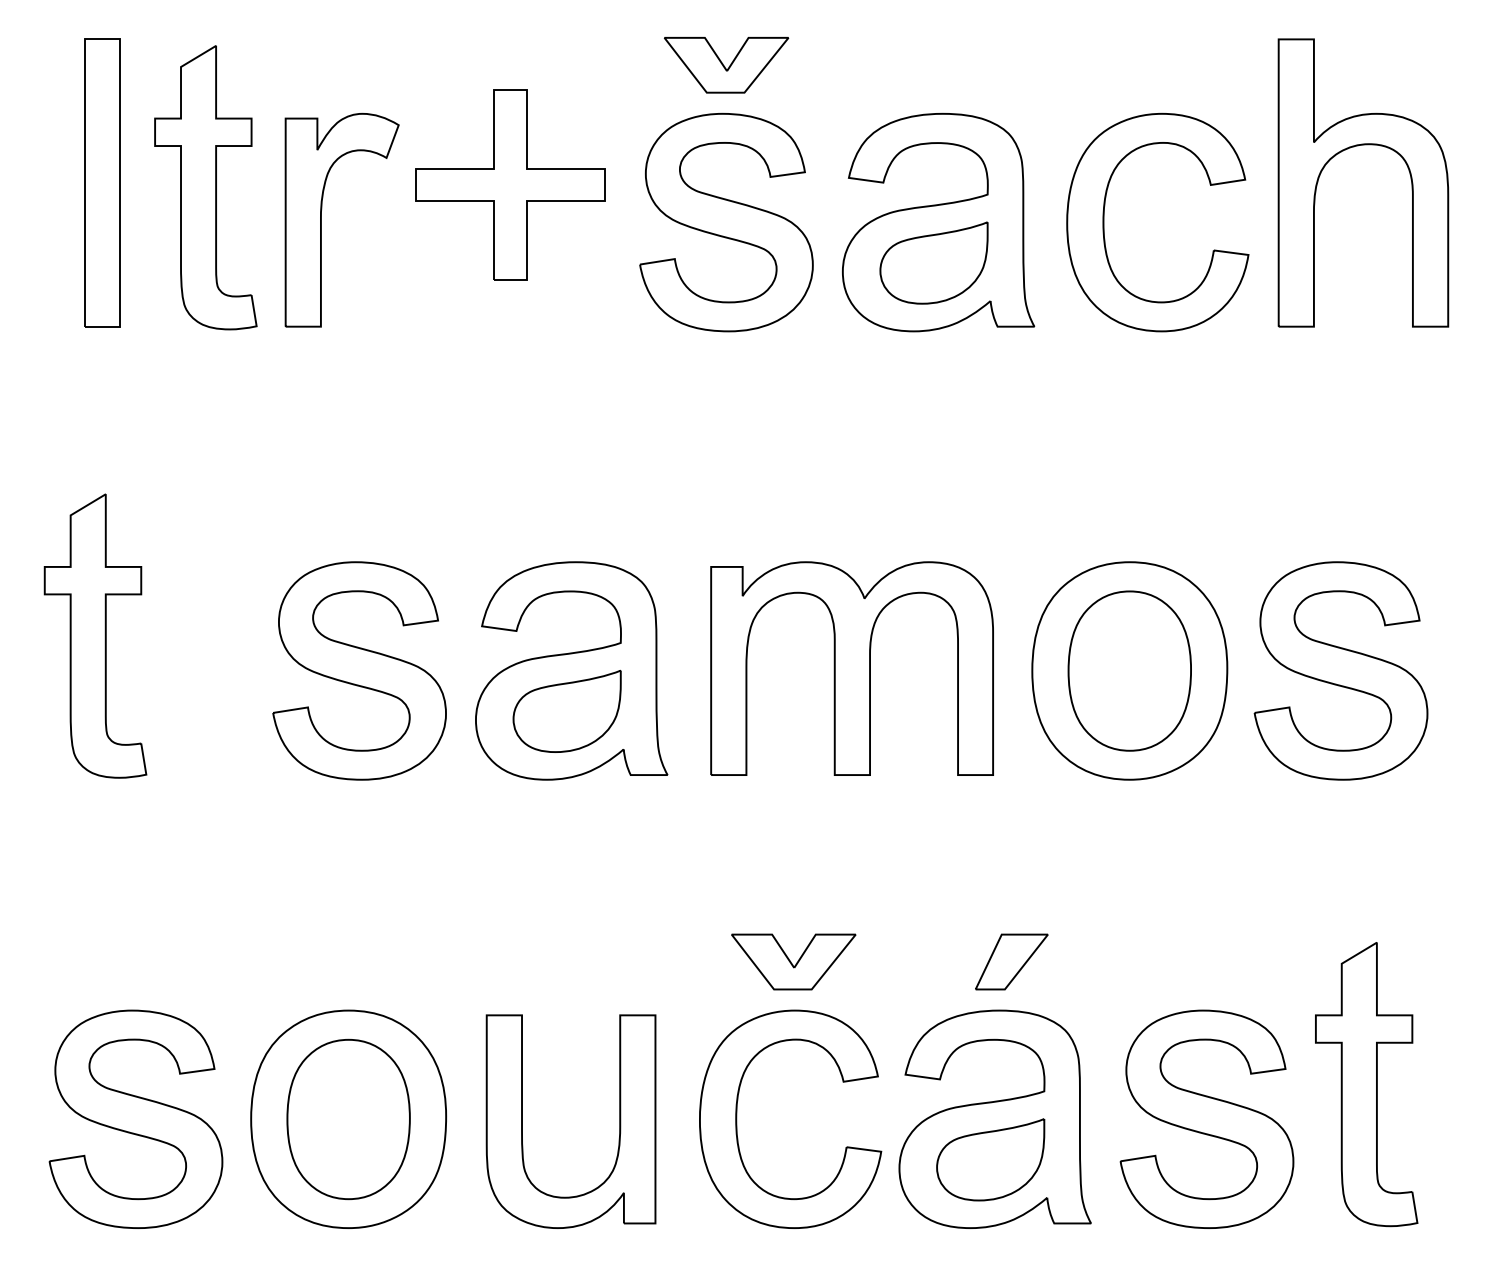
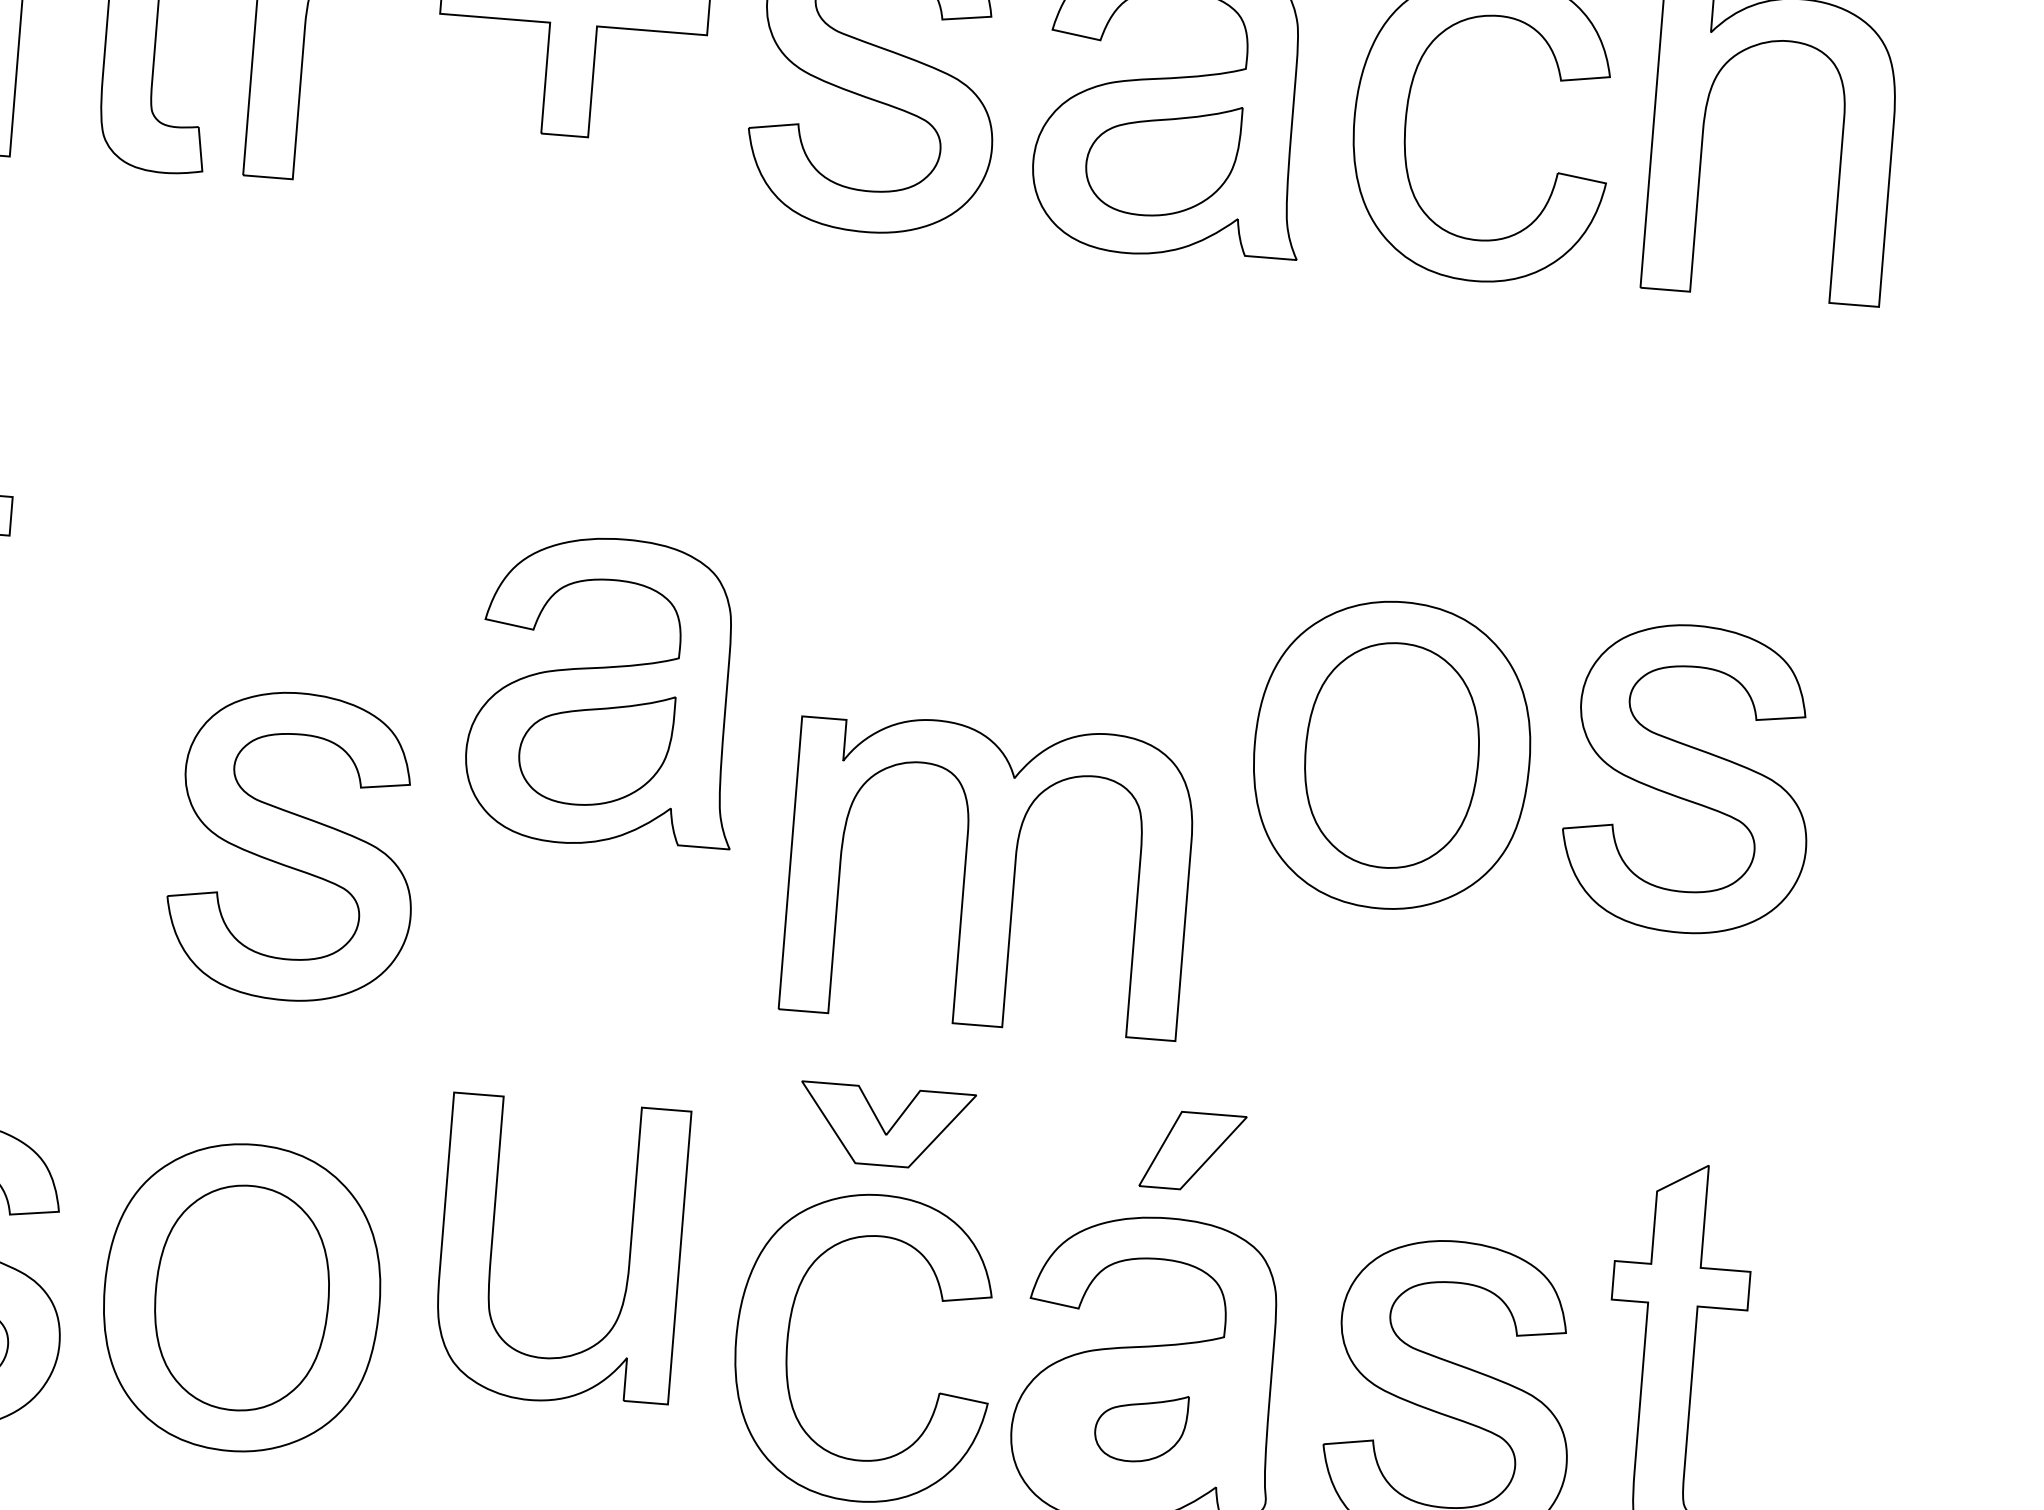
part: (851, 668) -> (988, 875), moved
part: (359, 670) -> (293, 846), moved
part: (522, 1121) -> (492, 1245), moved
part: (990, 1159) -> (1140, 1427), size x0.6

